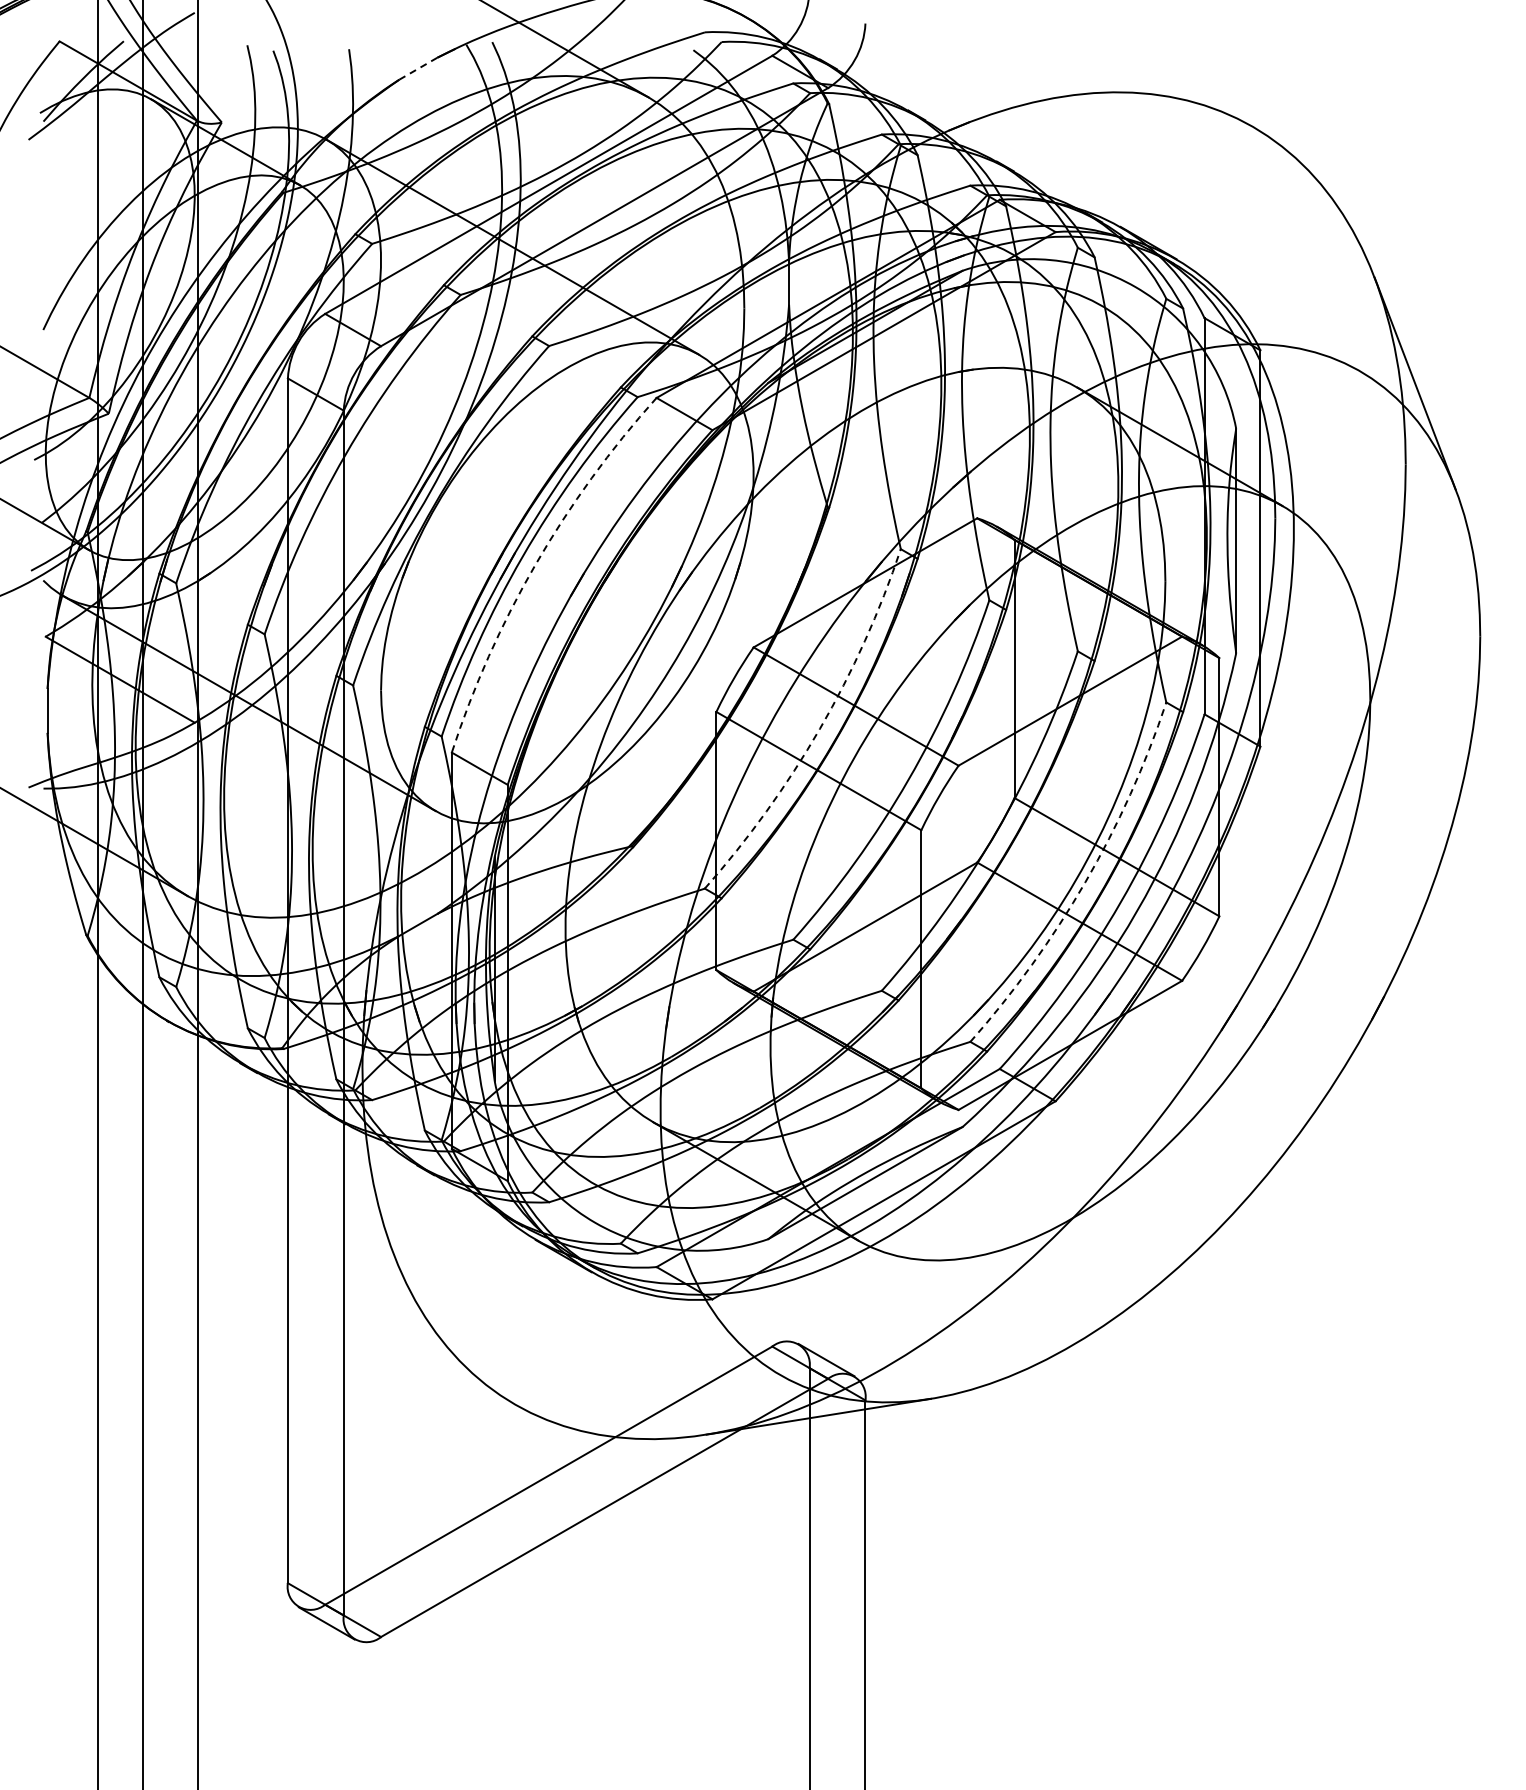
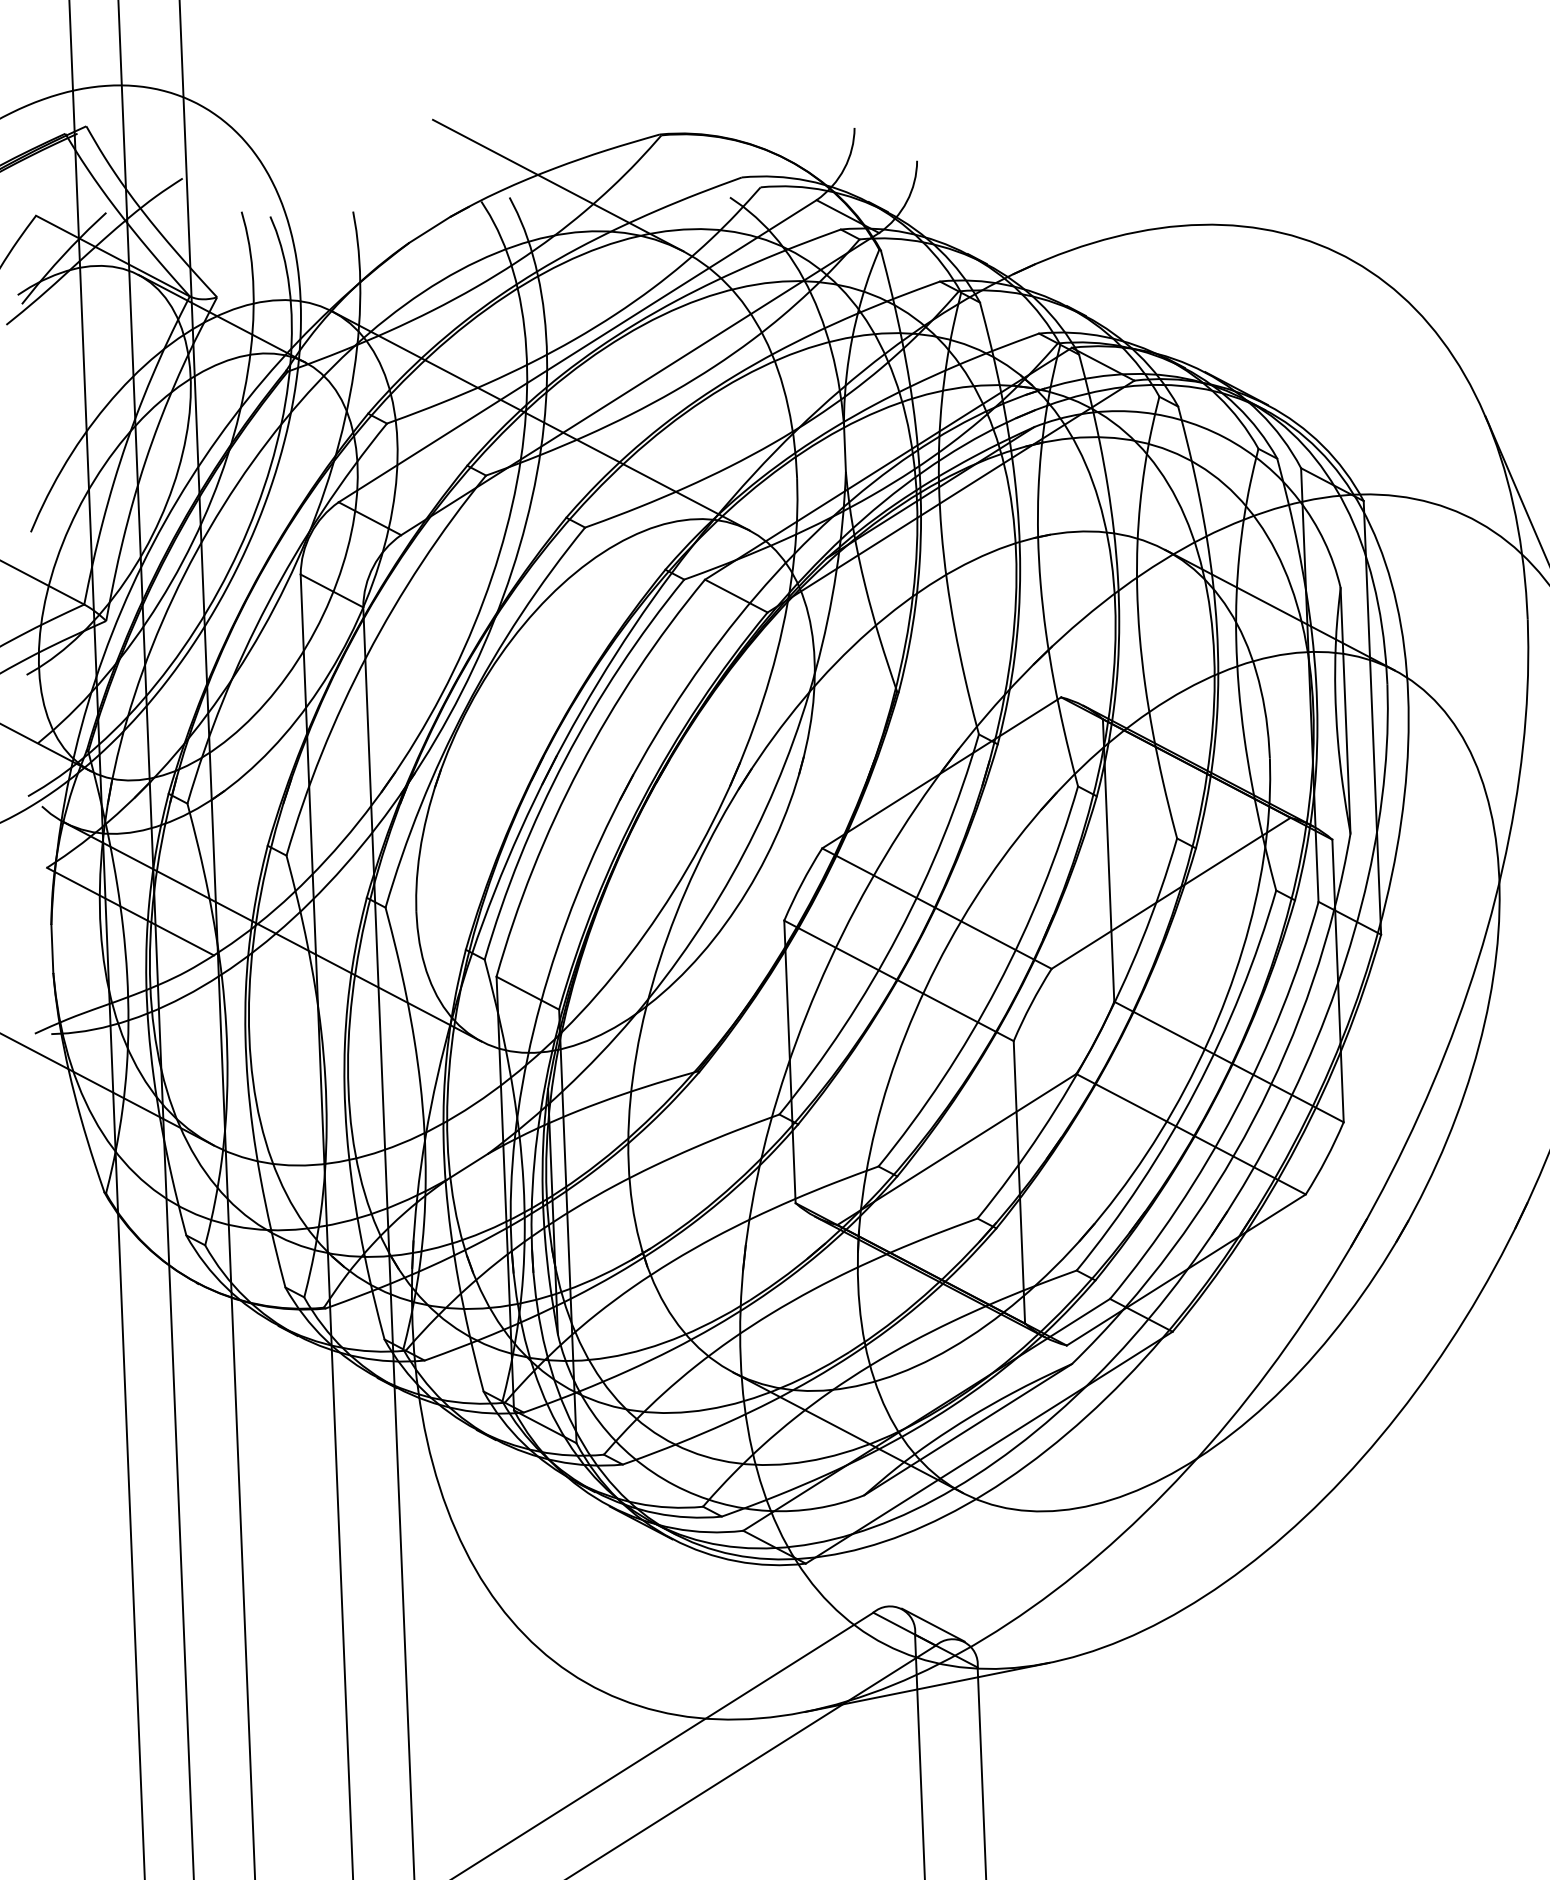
line: (418, 68) -> (429, 229), dashed -> solid
arc: (535, 564) -> (579, 767), dashed -> solid
arc: (819, 728) -> (897, 934), dashed -> solid
arc: (1085, 882) -> (1195, 1091), dashed -> solid

